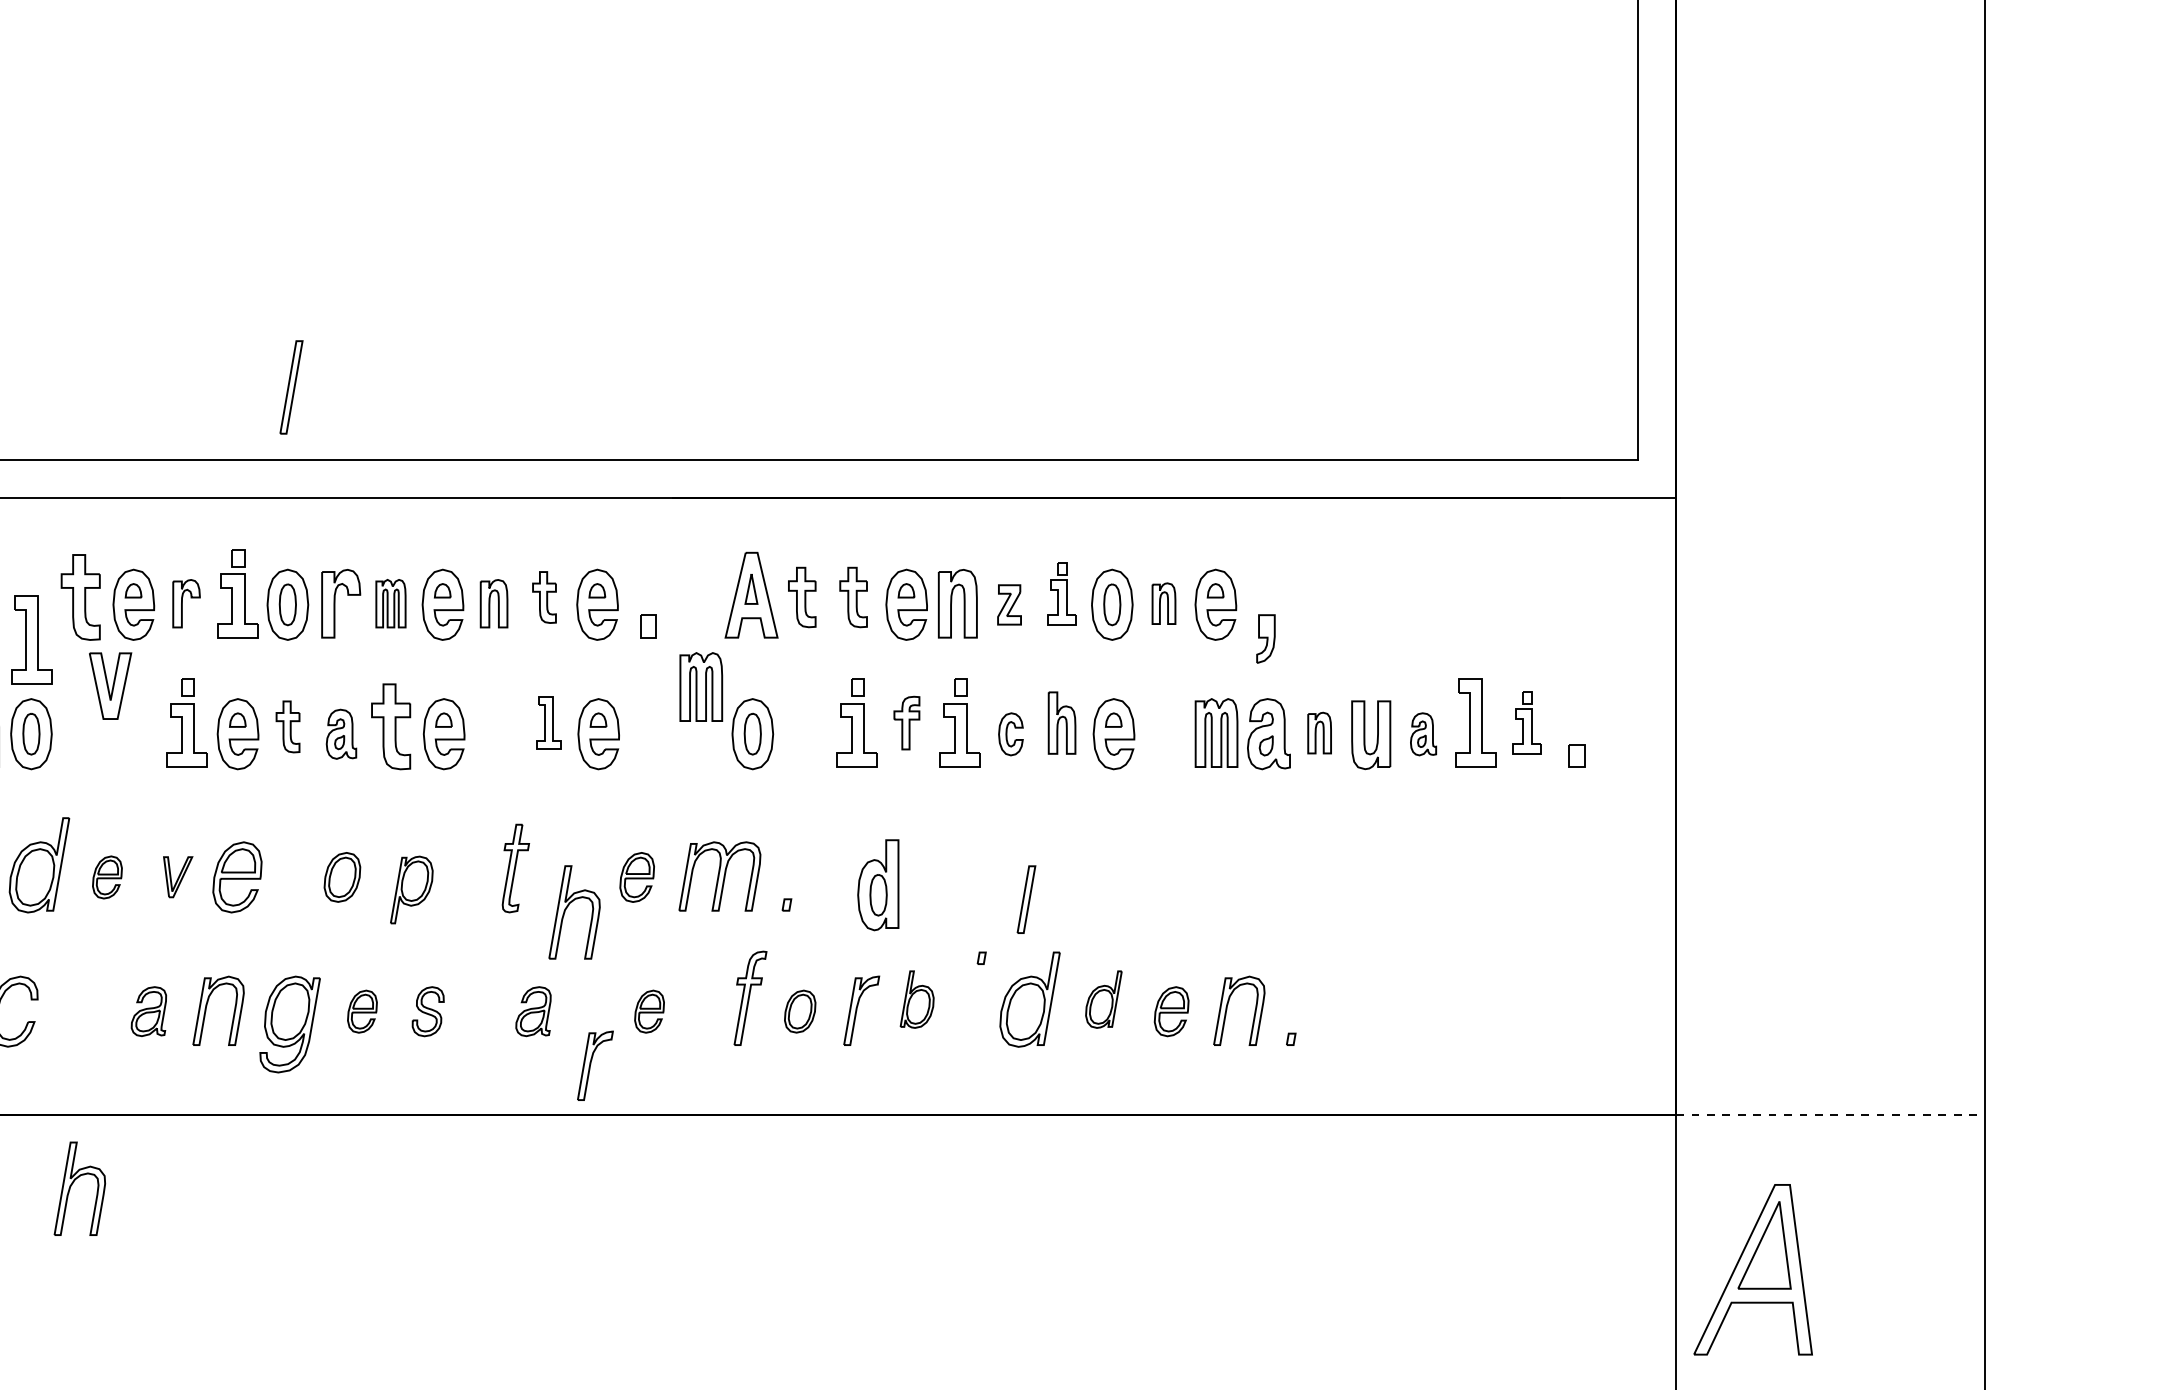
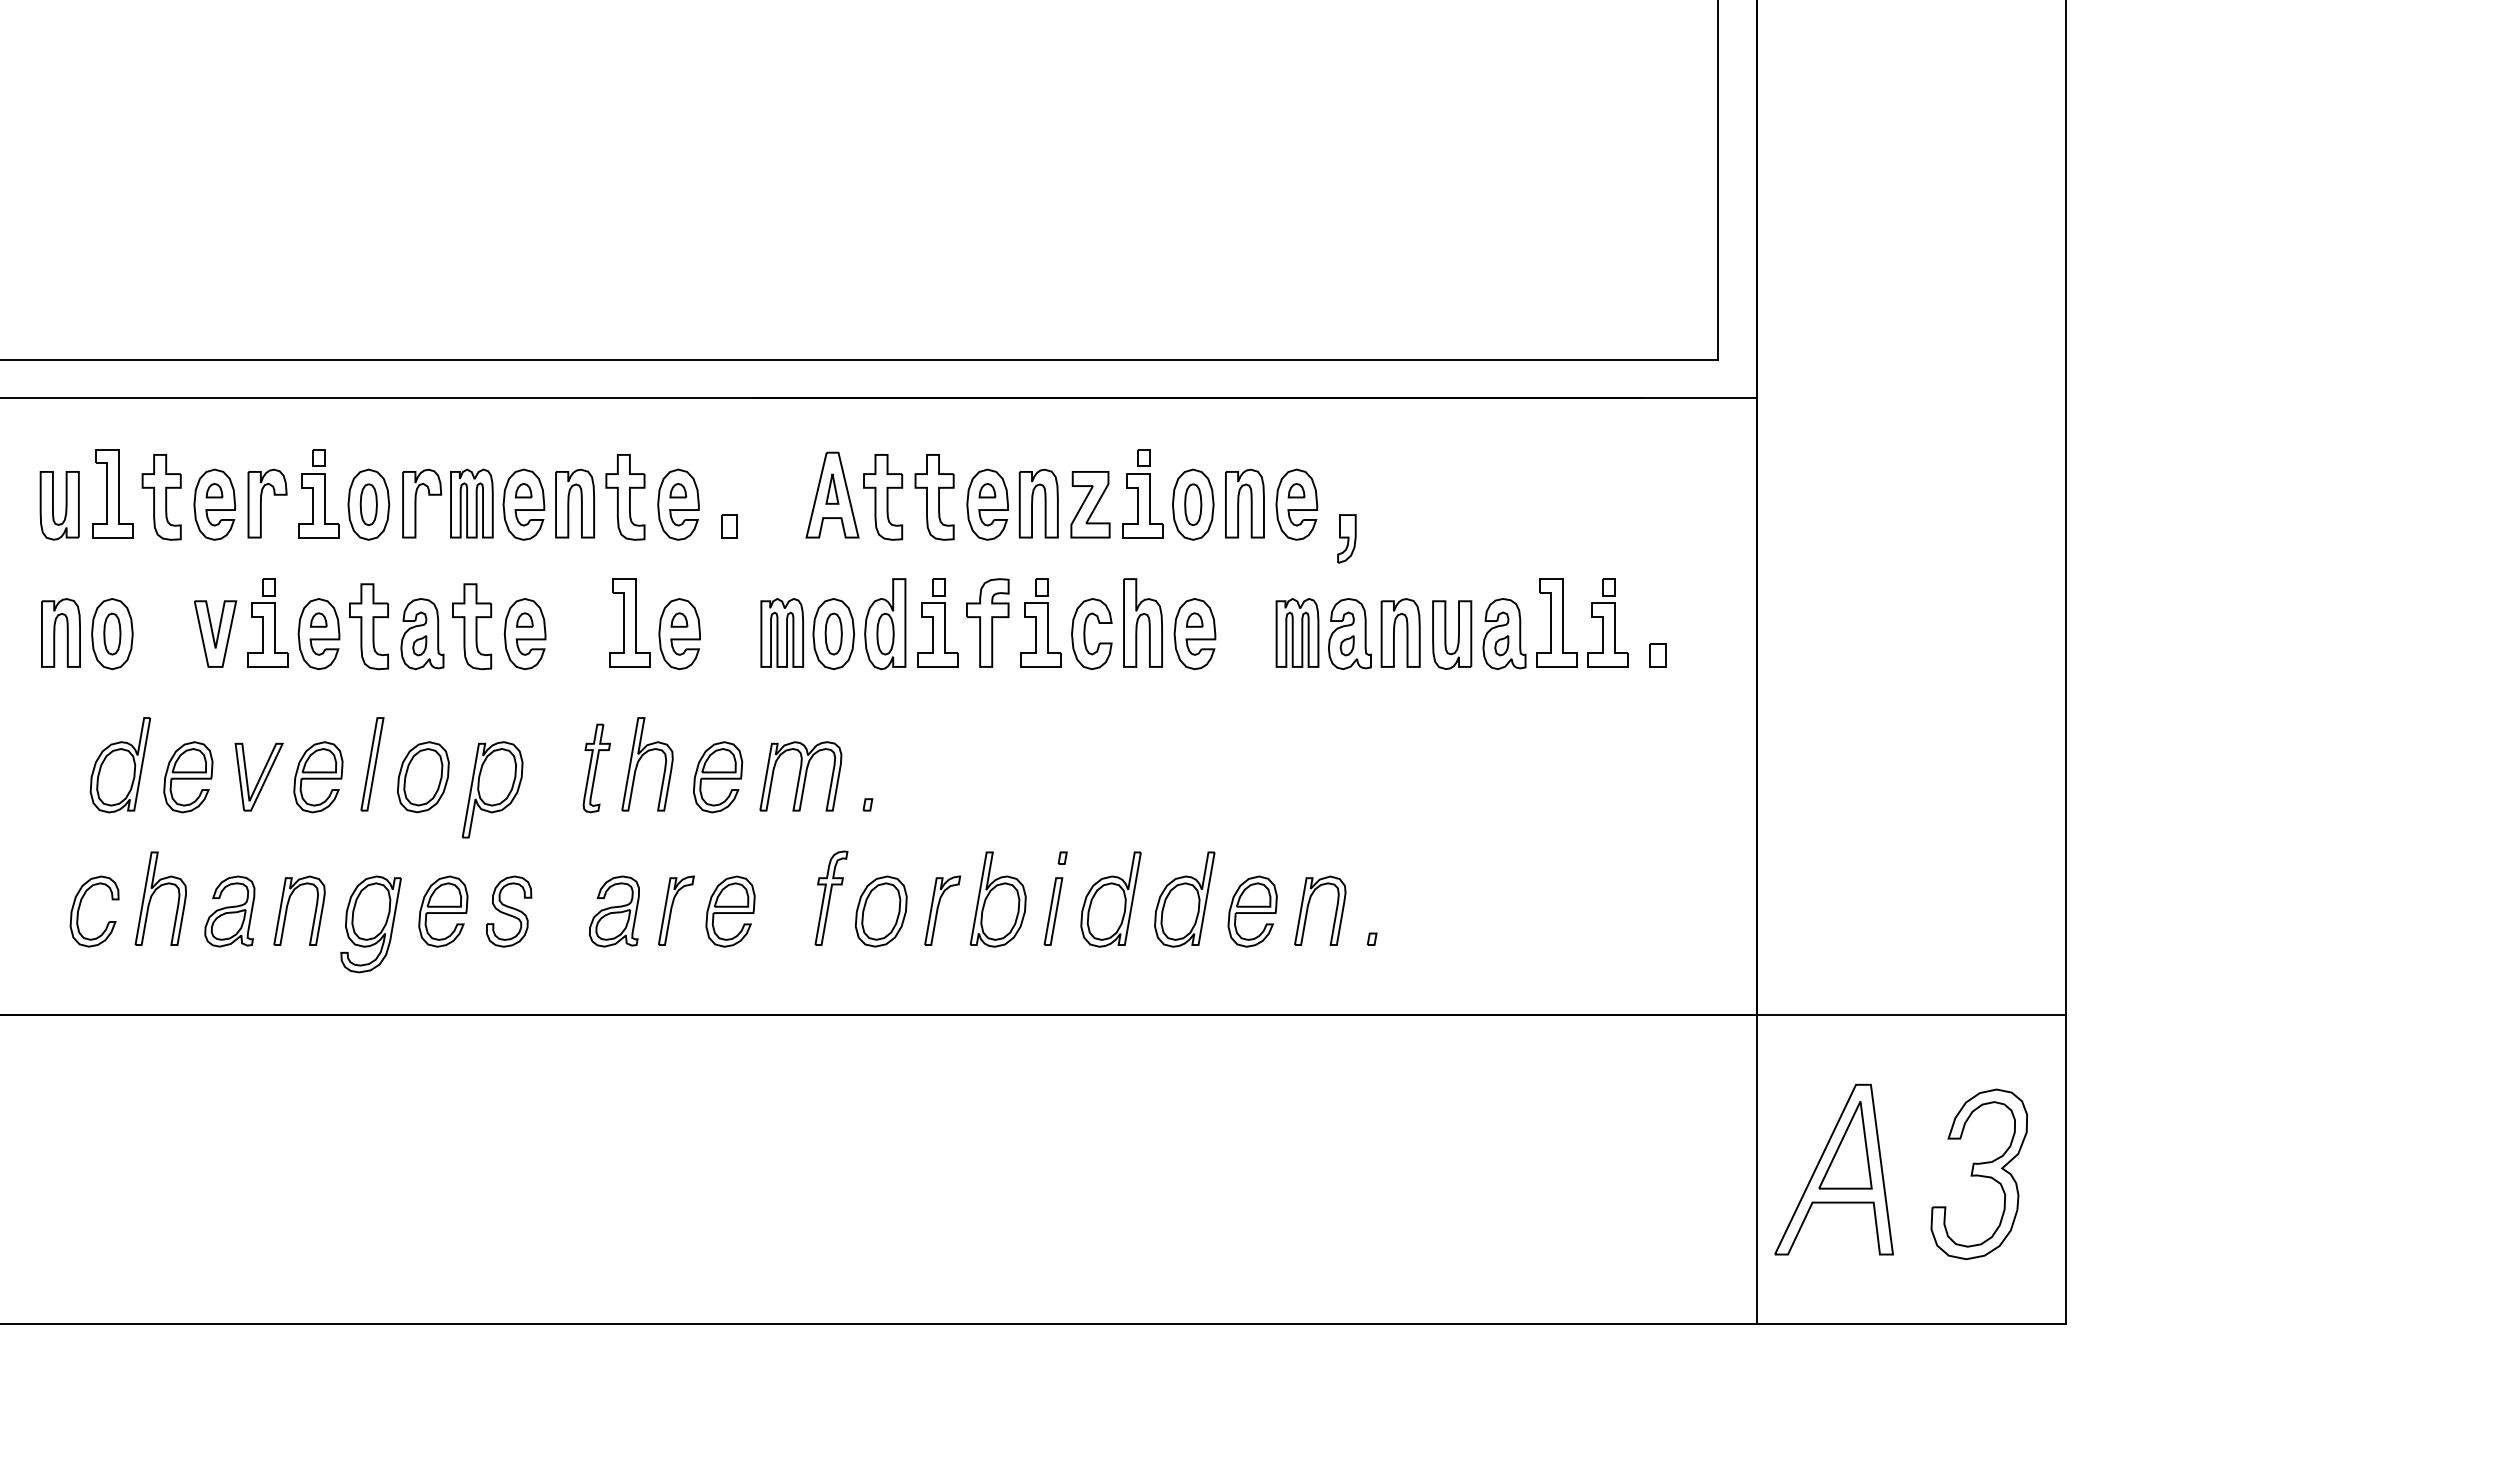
part: (291, 387) -> (372, 764), moved
part: (1061, 593) -> (1142, 493), size x1.43
part: (544, 597) -> (625, 497), size x1.67
part: (802, 597) -> (883, 497), size x1.43
part: (853, 597) -> (934, 497), size x1.43
part: (186, 603) -> (267, 503), size x1.43
part: (390, 603) -> (471, 503), size x1.43
part: (493, 603) -> (574, 503), size x1.43
part: (1163, 603) -> (1244, 503), size x1.67
part: (1009, 604) -> (1090, 504), size x1.67
part: (31, 639) -> (112, 493), moved
part: (110, 685) -> (215, 633), moved
part: (700, 686) -> (781, 632), moved
part: (548, 722) -> (629, 622), size x1.67
part: (906, 722) -> (987, 622), size x1.67
part: (1061, 722) -> (1142, 622), size x1.43
part: (1526, 722) -> (1607, 622), size x1.43
part: (287, 726) -> (368, 626), size x1.67
part: (1319, 732) -> (1400, 632), size x1.67
part: (341, 734) -> (422, 634), size x1.43
part: (1010, 734) -> (1091, 634), size x1.67
part: (1423, 734) -> (1504, 634), size x1.67
part: (177, 876) -> (258, 776), size x1.67
part: (107, 877) -> (188, 777), size x1.67
part: (342, 877) -> (423, 777), size x1.43
part: (637, 877) -> (718, 777), size x1.43
part: (878, 885) -> (885, 624), moved
part: (411, 889) -> (492, 789), size x1.43
part: (1026, 899) -> (1053, 911), moved
part: (567, 908) -> (640, 760), moved
part: (916, 999) -> (997, 899), size x1.67
part: (1103, 999) -> (1184, 899), size x1.67
part: (148, 1011) -> (229, 911), size x1.43
part: (362, 1011) -> (443, 911), size x1.67
part: (428, 1011) -> (509, 911), size x1.43
part: (533, 1011) -> (614, 911), size x1.43
part: (649, 1011) -> (730, 911), size x1.67
part: (799, 1011) -> (880, 911), size x1.67
part: (1171, 1011) -> (1252, 911), size x1.43
part: (595, 1065) -> (676, 910), moved
line: (1830, 1115) -> (1911, 1015), dashed -> solid
part: (73, 1183) -> (154, 893), moved
part: (1897, 1274) -> (1978, 1174), added

